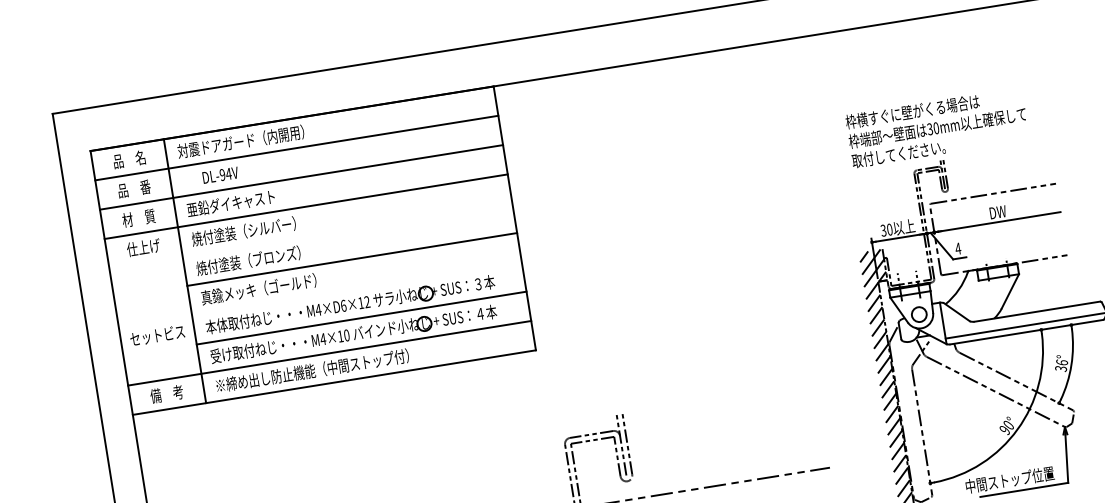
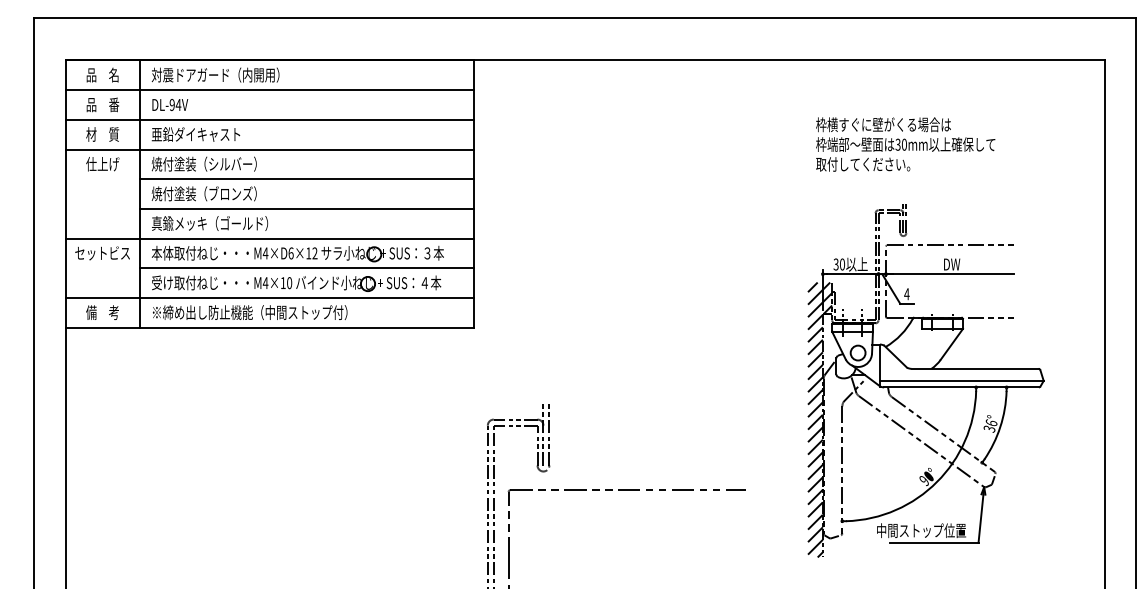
text: (937, 127) -> (905, 144), moved
text: (220, 174) -> (170, 104), moved
line: (347, 230) -> (306, 179), added
line: (319, 294) -> (269, 238), added

